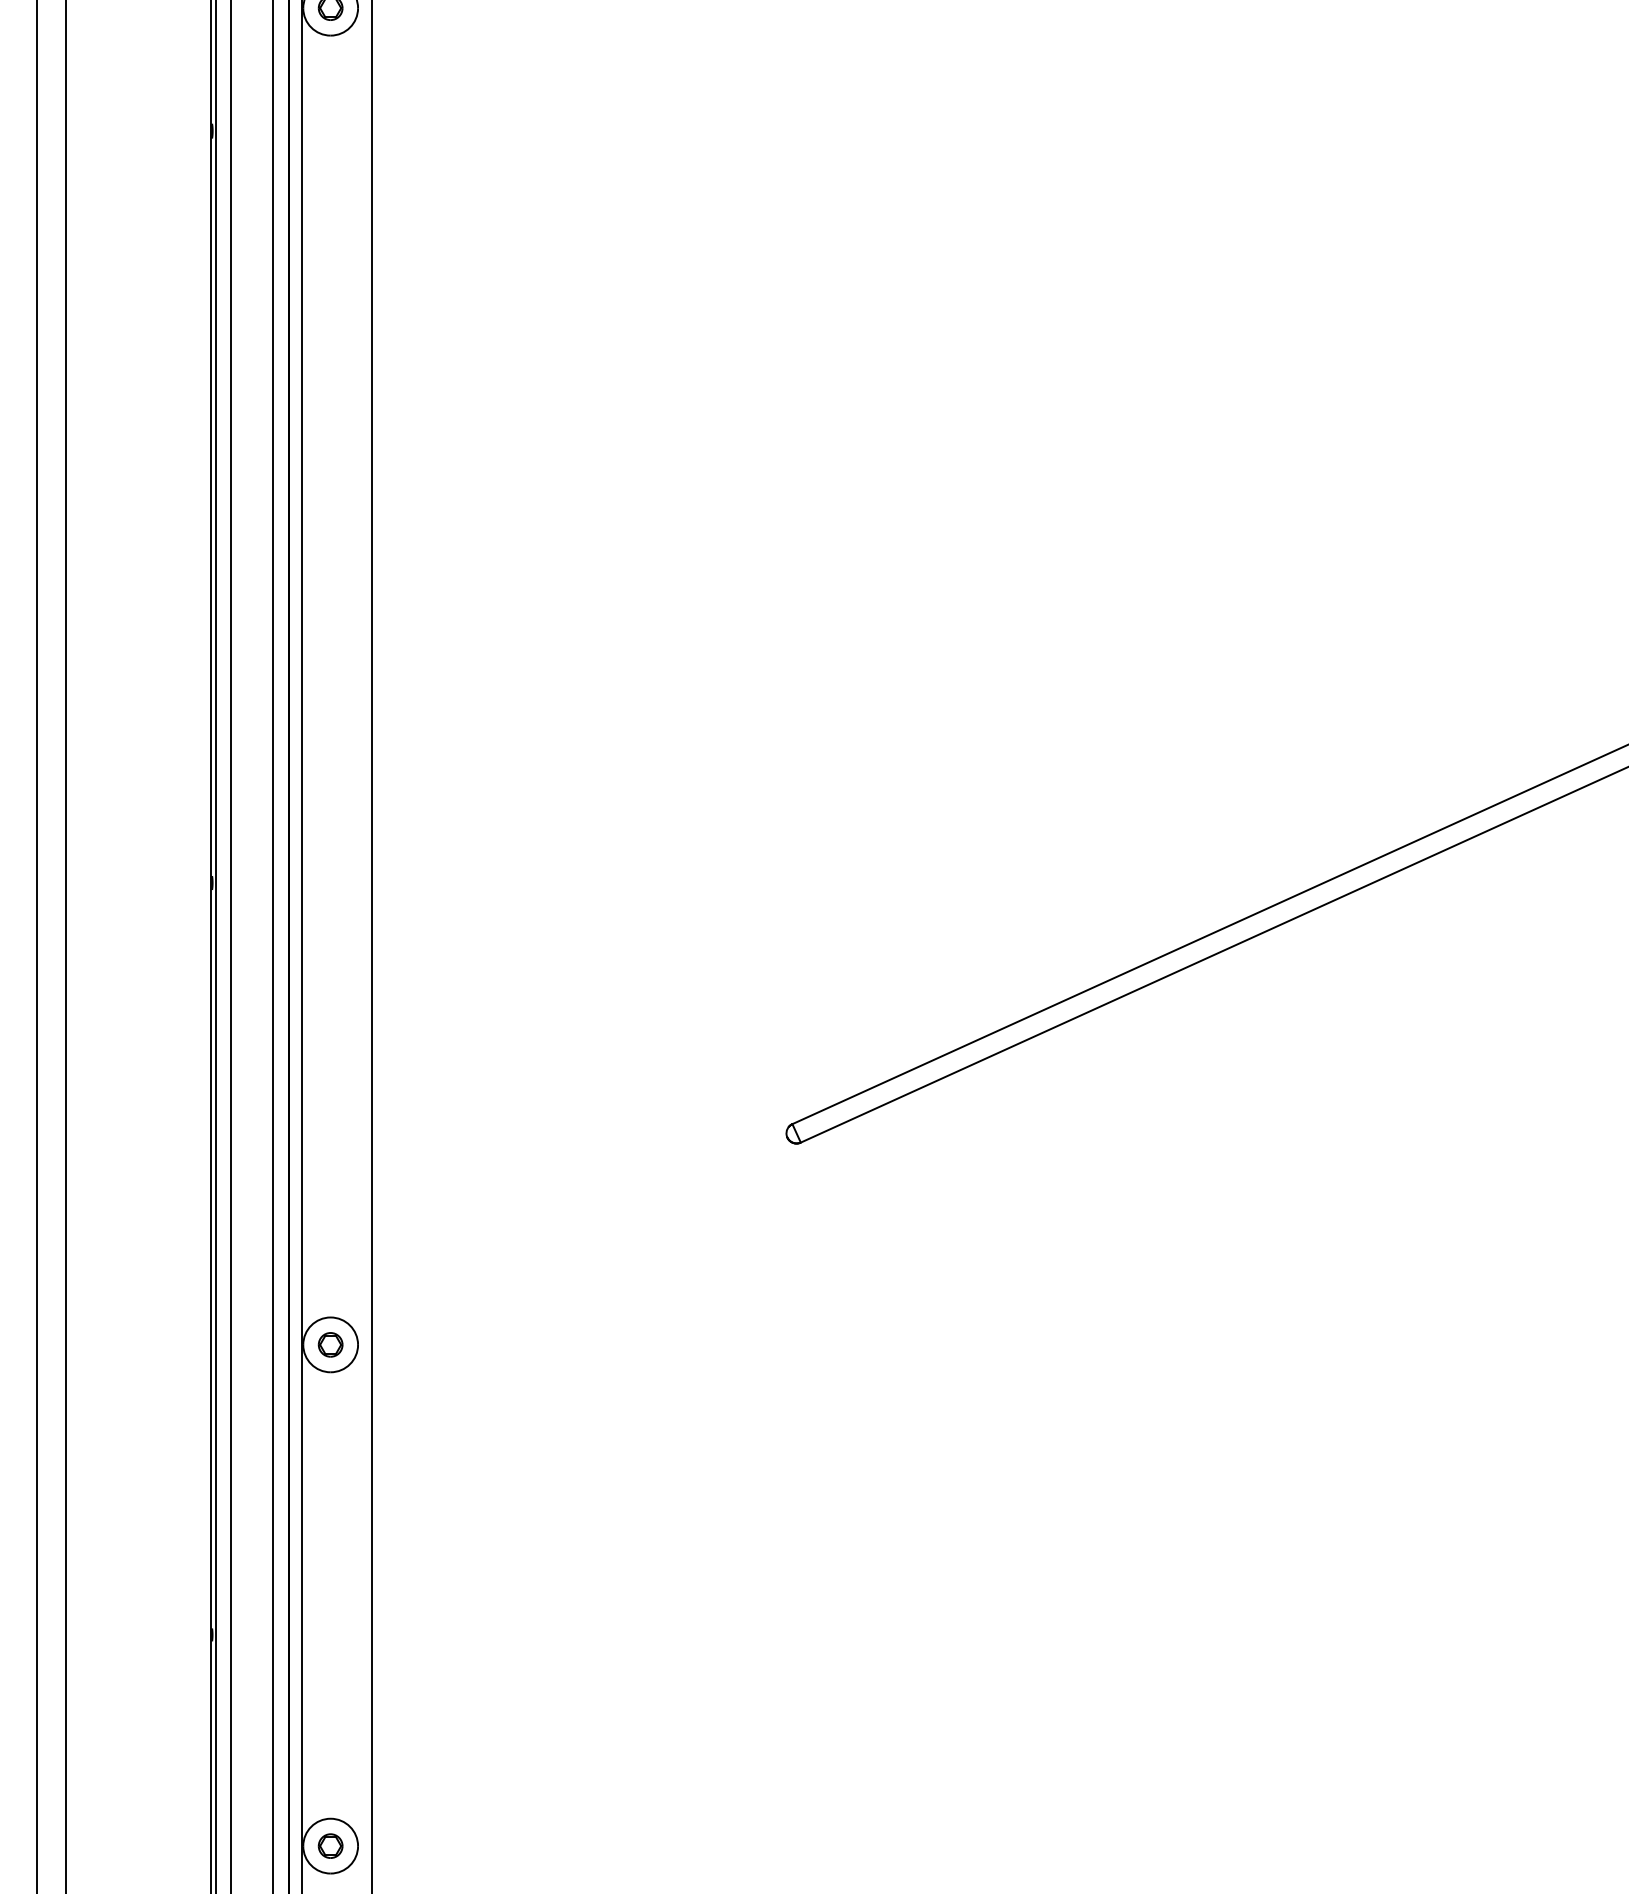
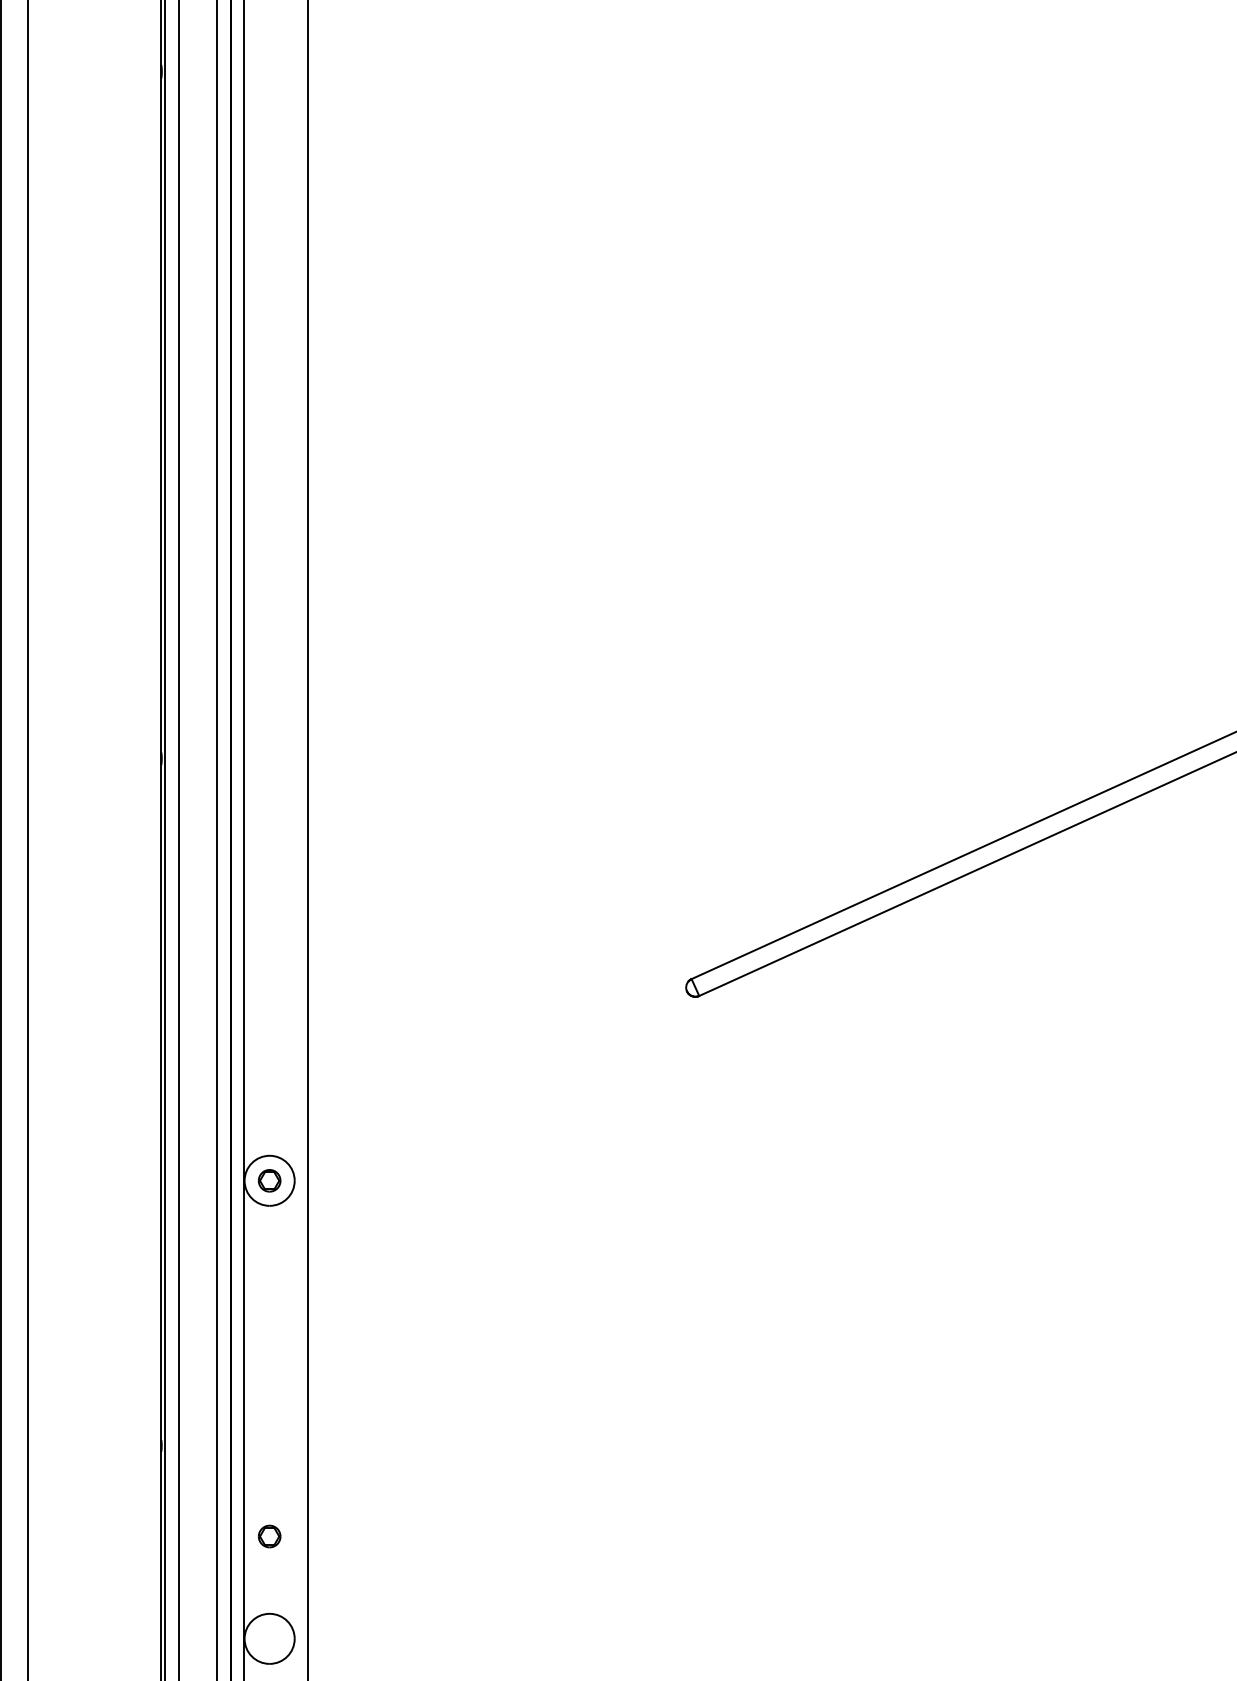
part: (330, 1845) -> (269, 1535), moved

